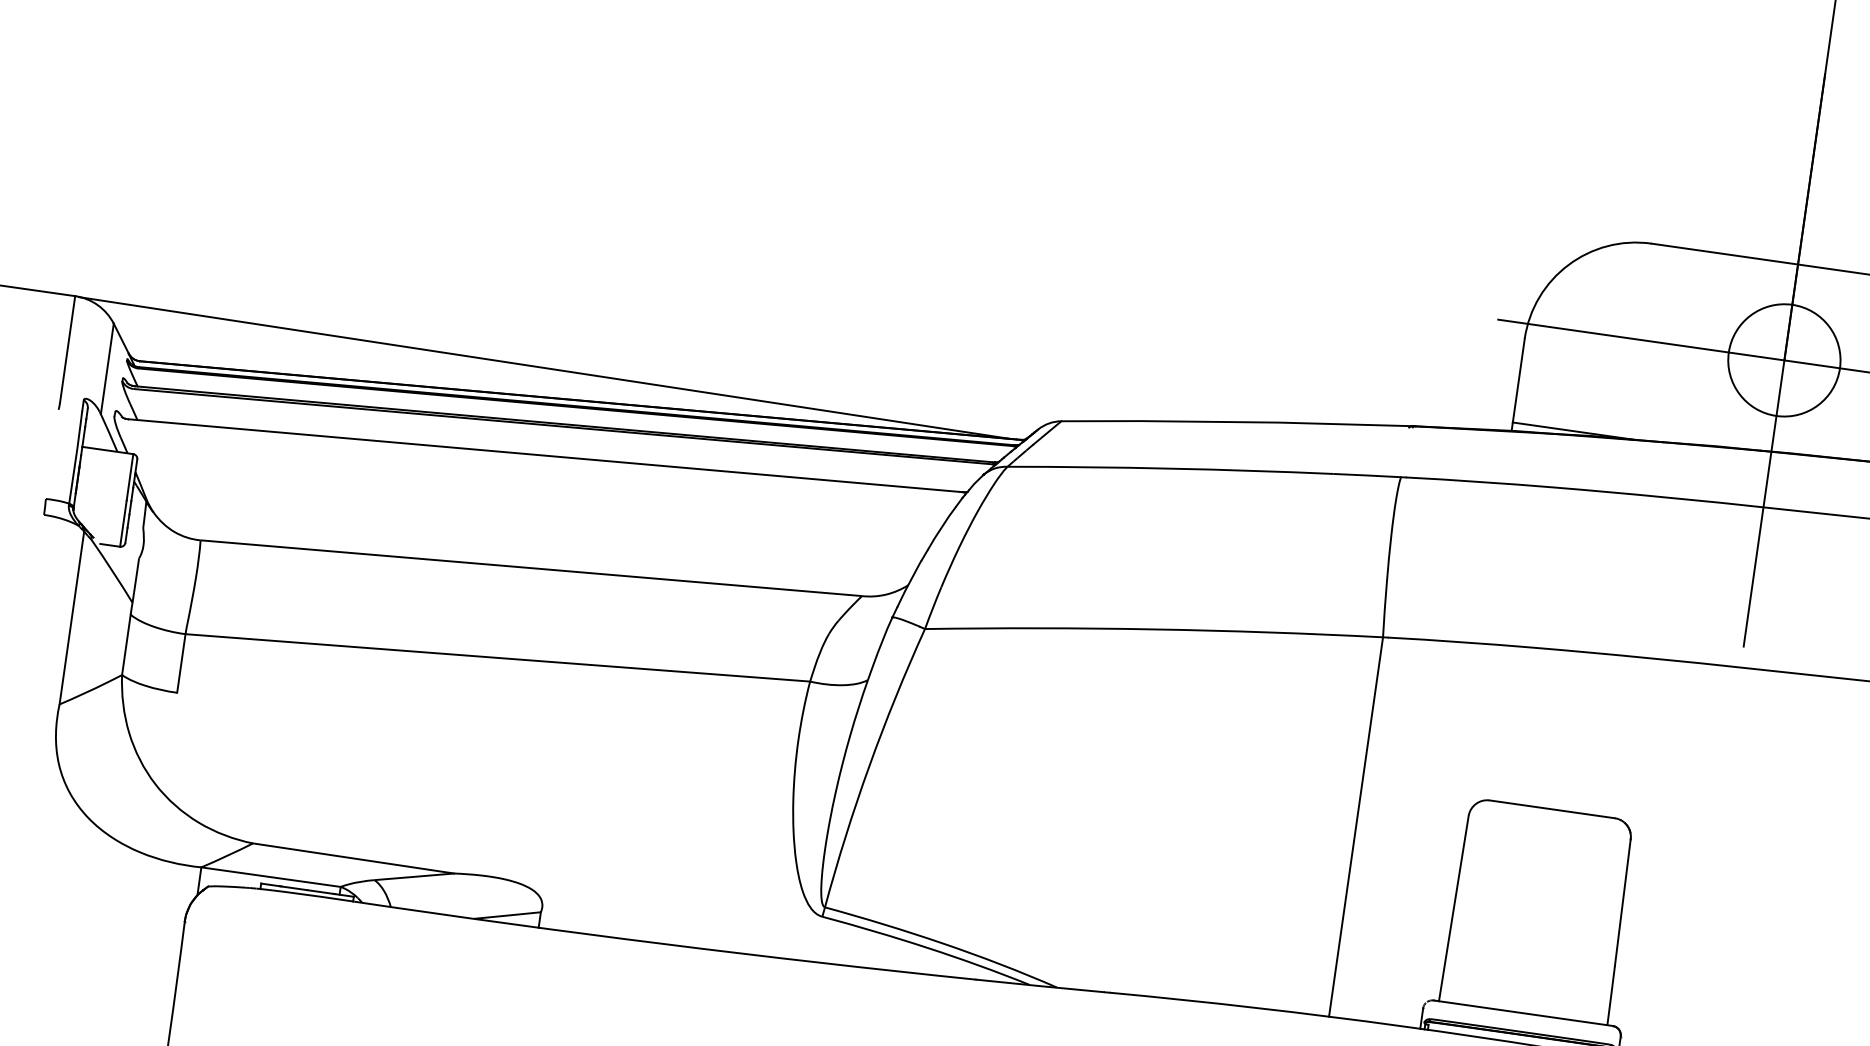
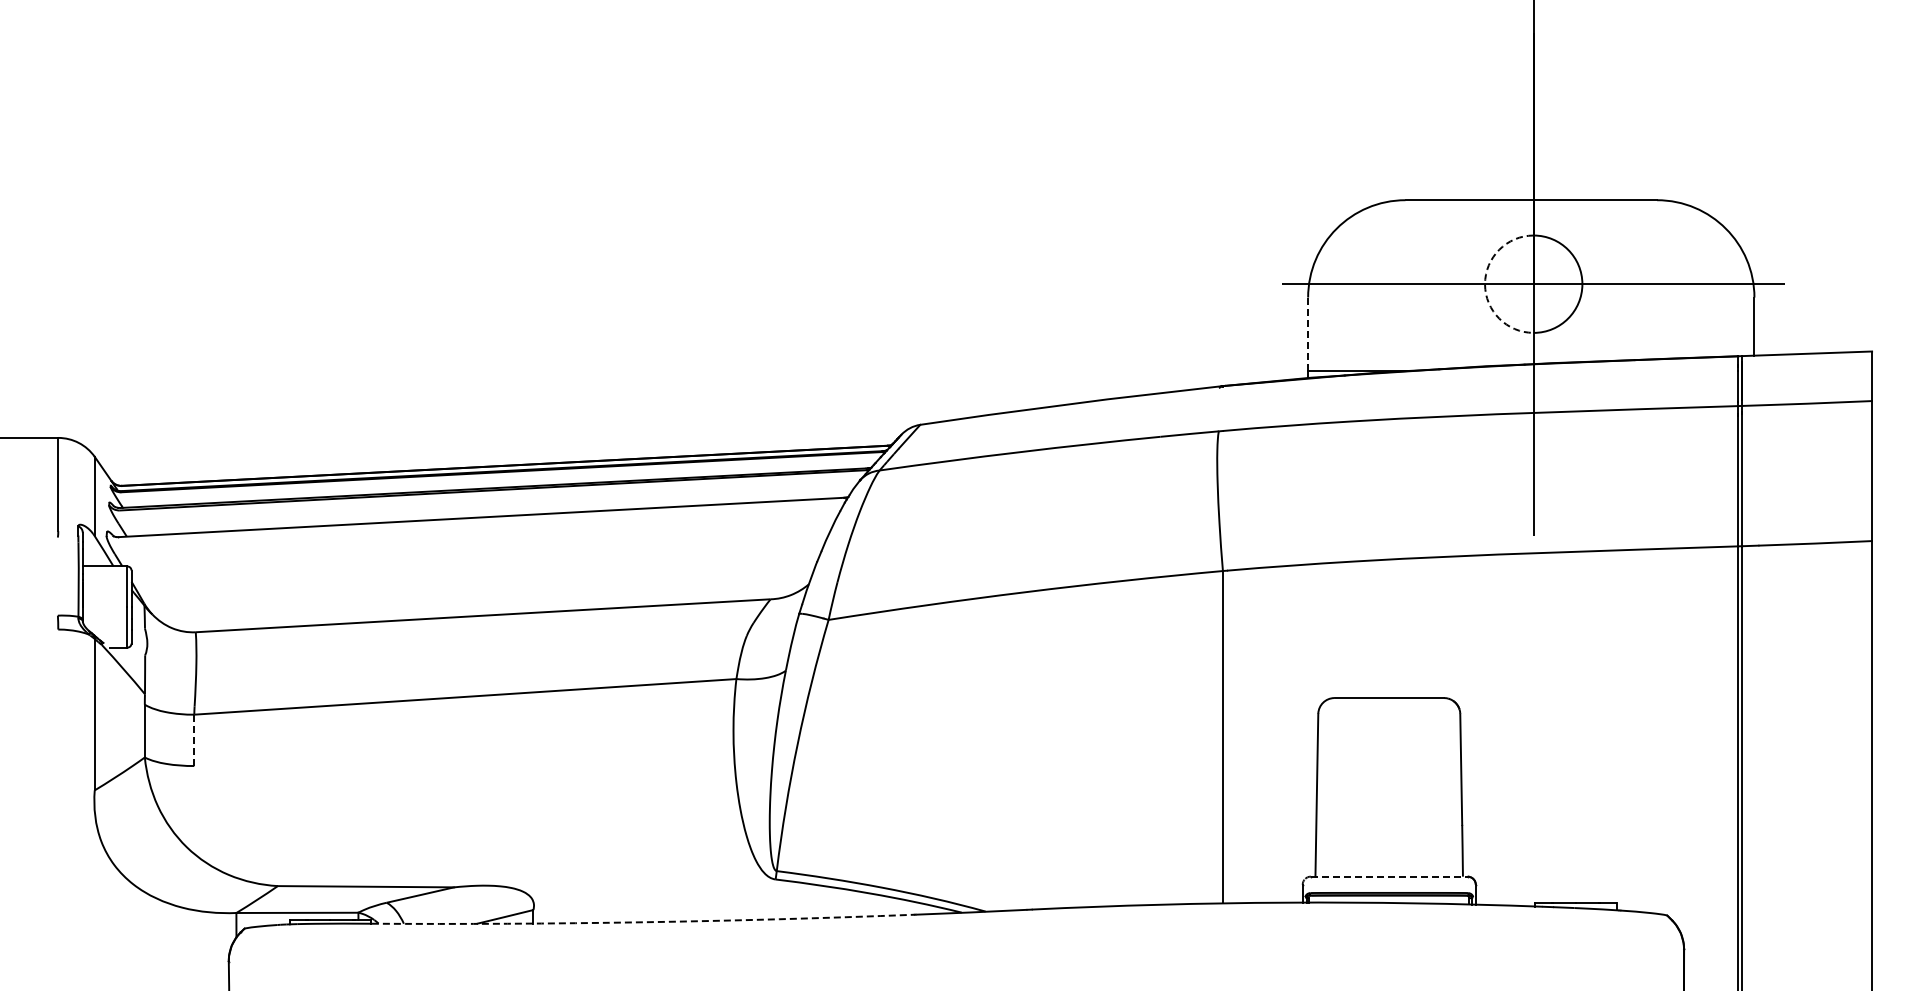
arc: (1729, 352) -> (1485, 284), solid -> dashed
line: (543, 368) -> (469, 442), removed
line: (1519, 381) -> (1308, 334), solid -> dashed
line: (181, 663) -> (194, 740), solid -> dashed
arc: (664, 944) -> (643, 922), solid -> dashed
line: (1523, 1013) -> (1389, 876), solid -> dashed

